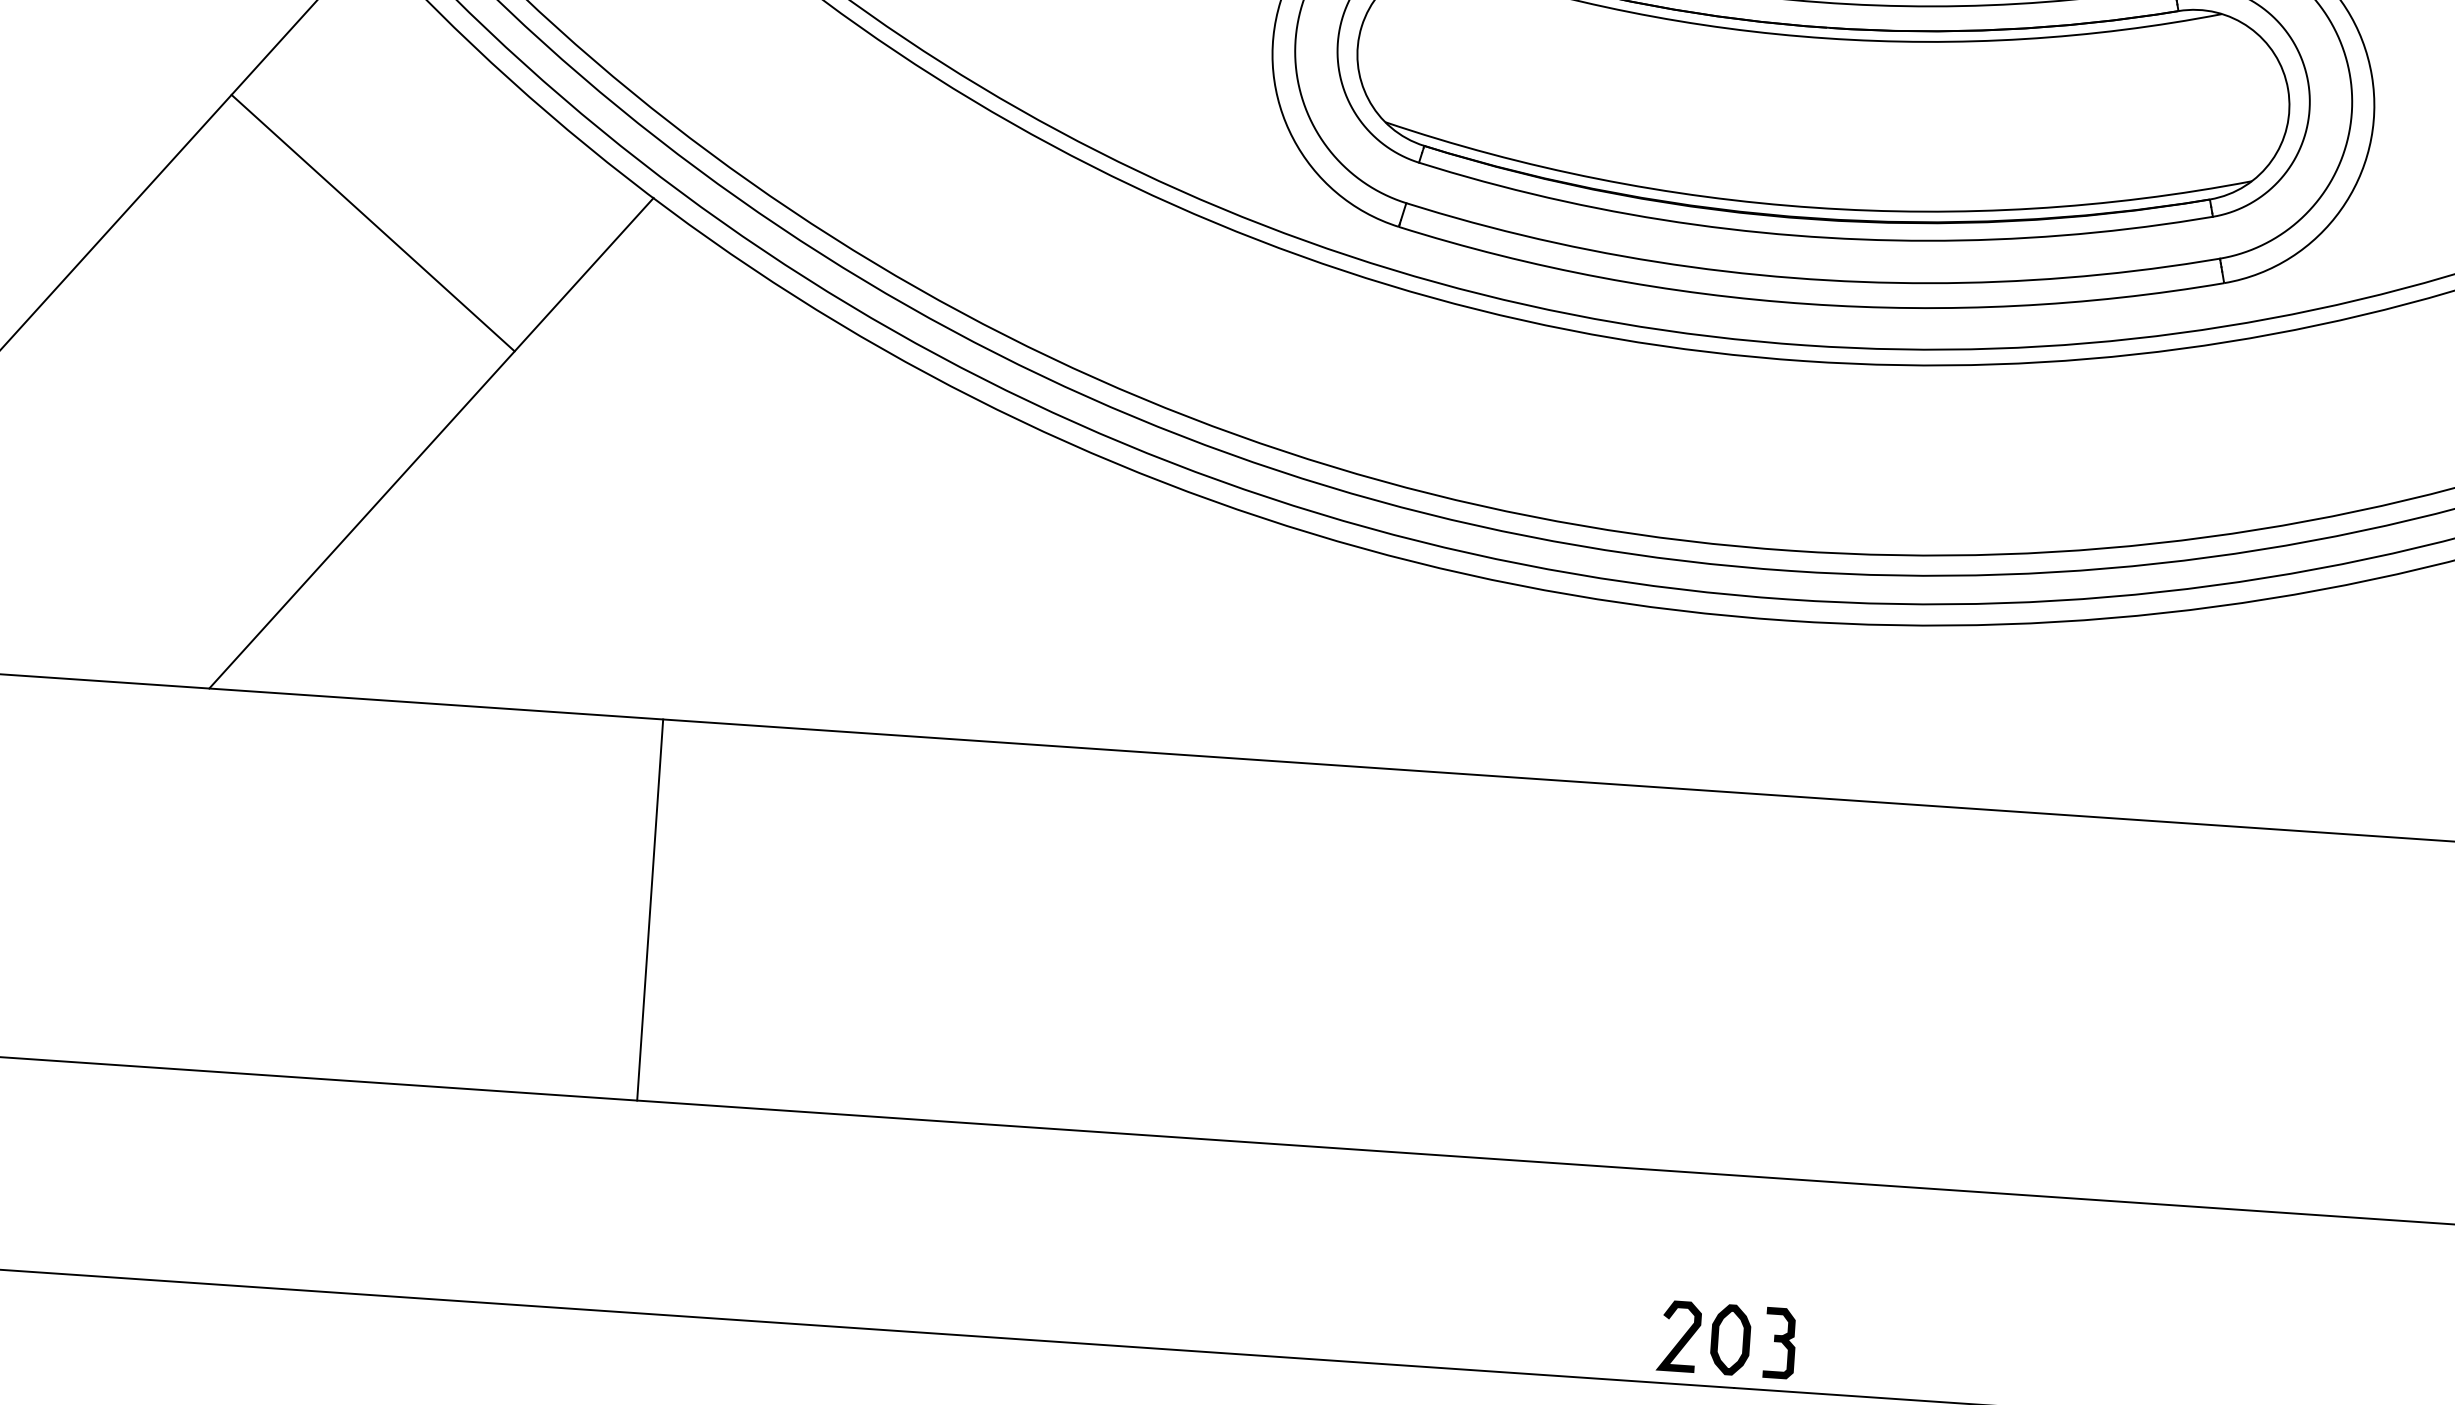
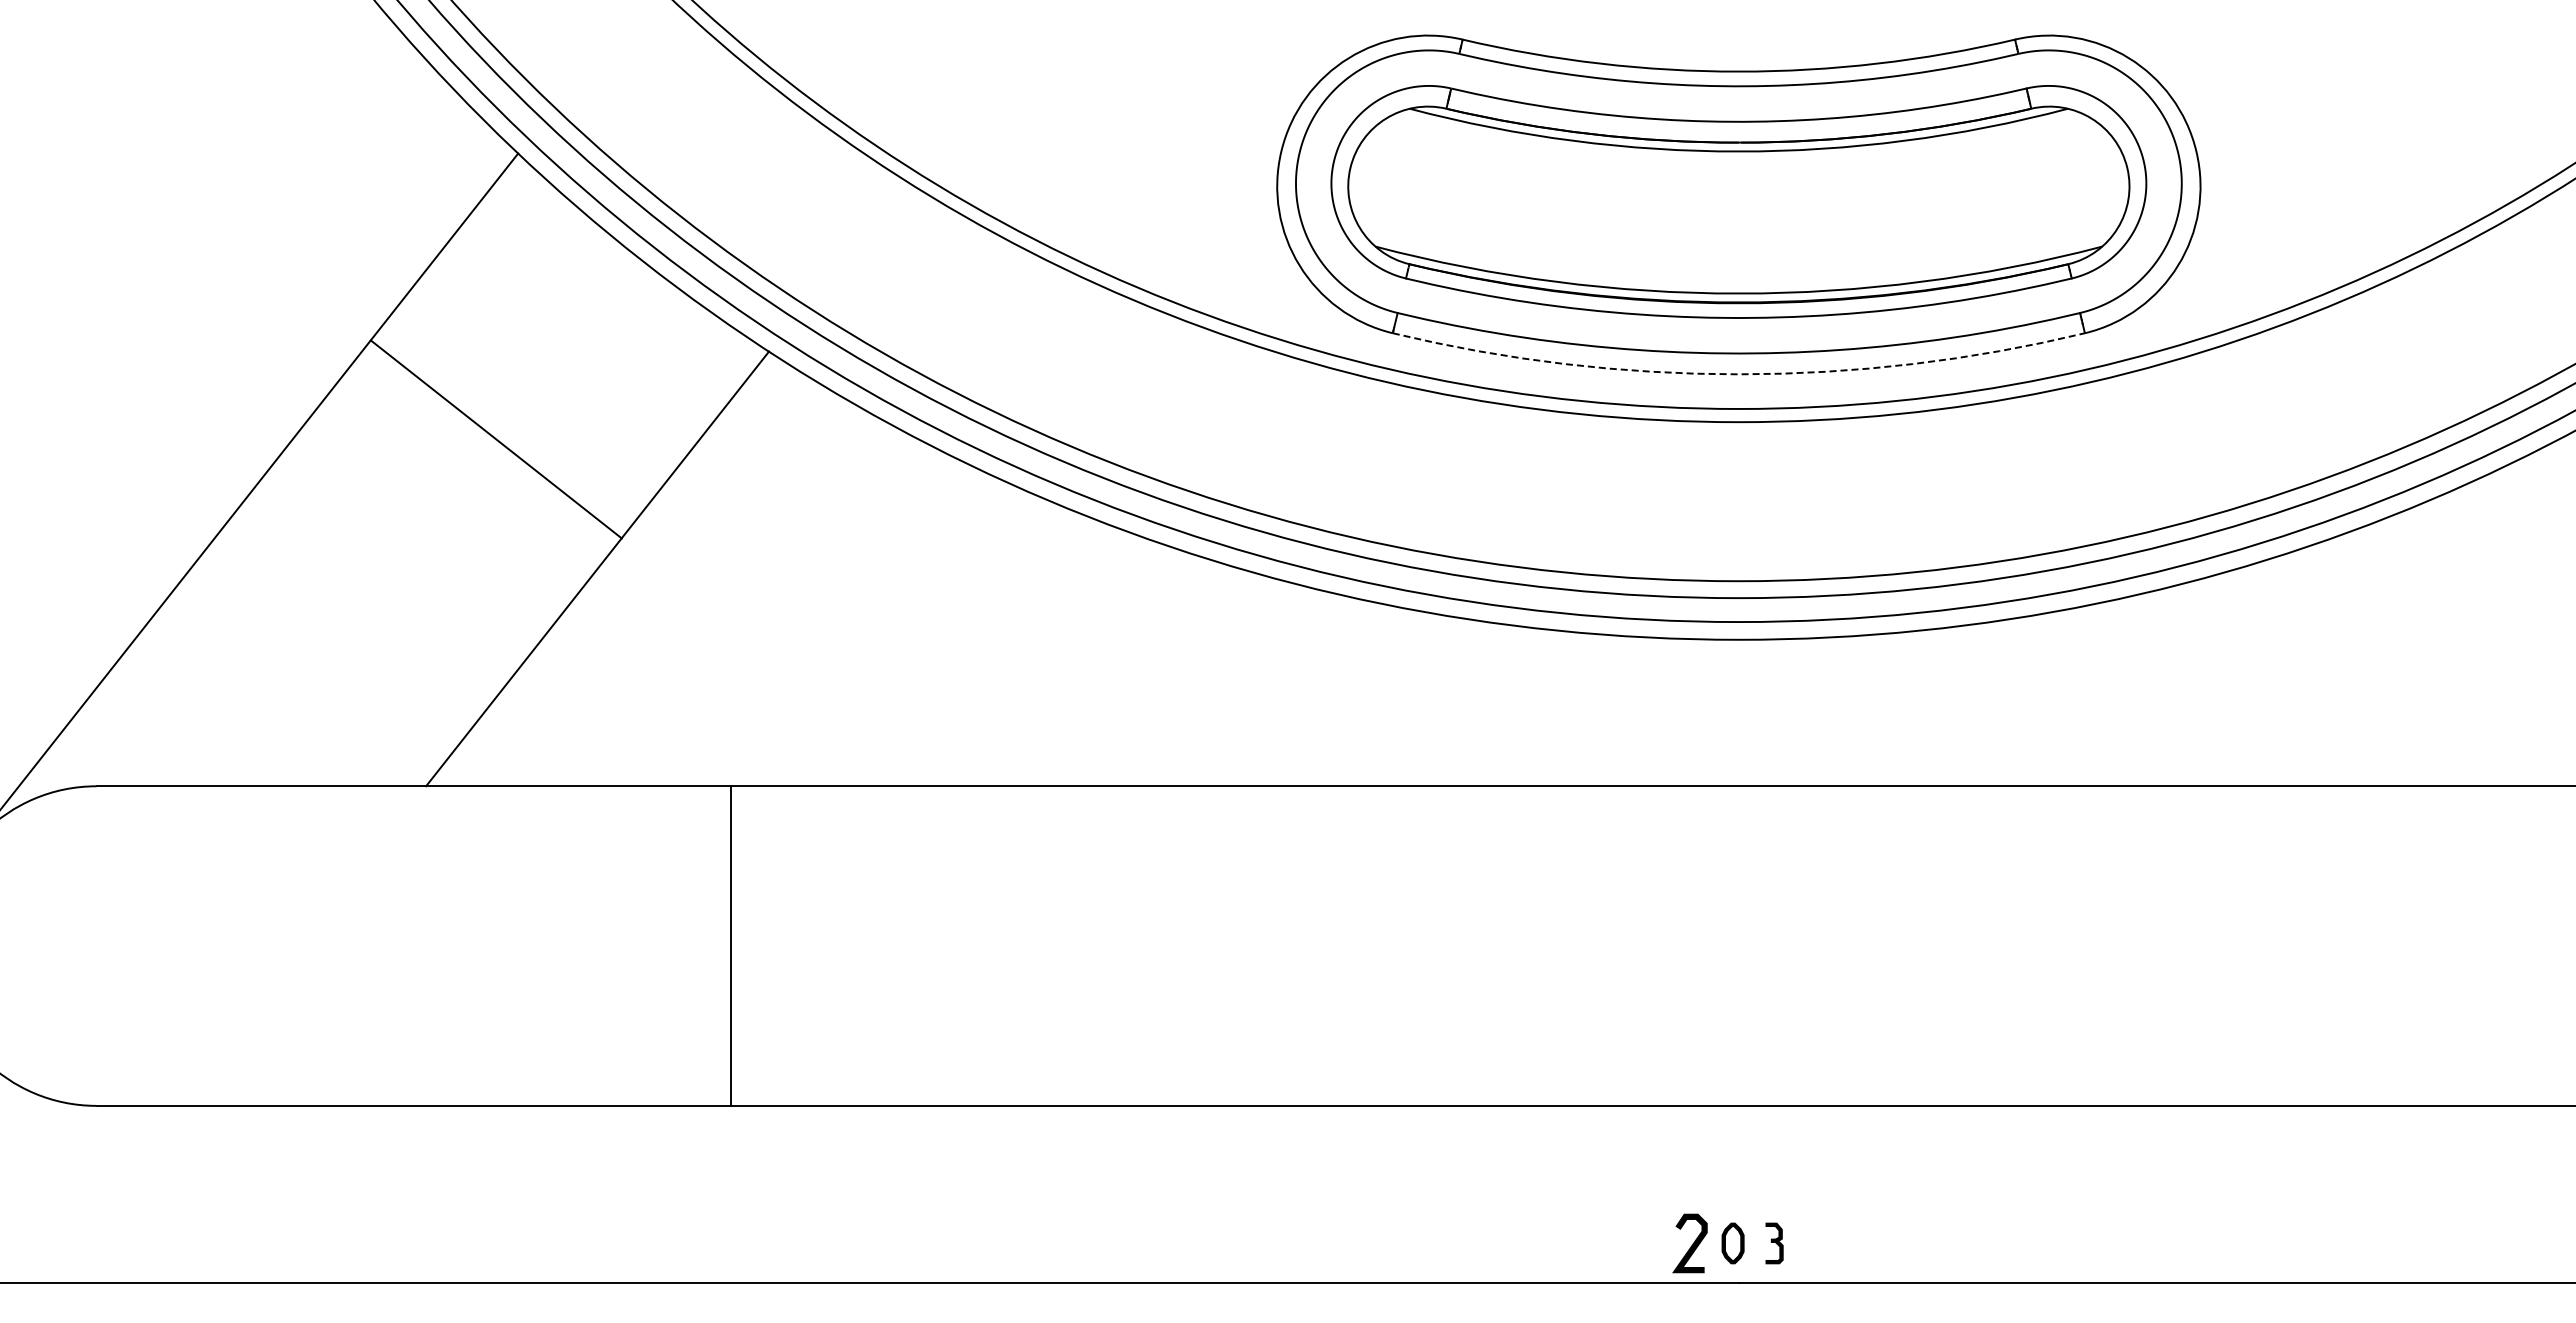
line: (372, 223) -> (495, 439), moved
arc: (1807, 304) -> (1738, 374), solid -> dashed
line: (649, 909) -> (730, 945), moved
part: (1729, 1339) -> (1732, 1243), size x0.7
part: (1780, 1343) -> (1774, 1243), size x0.7

